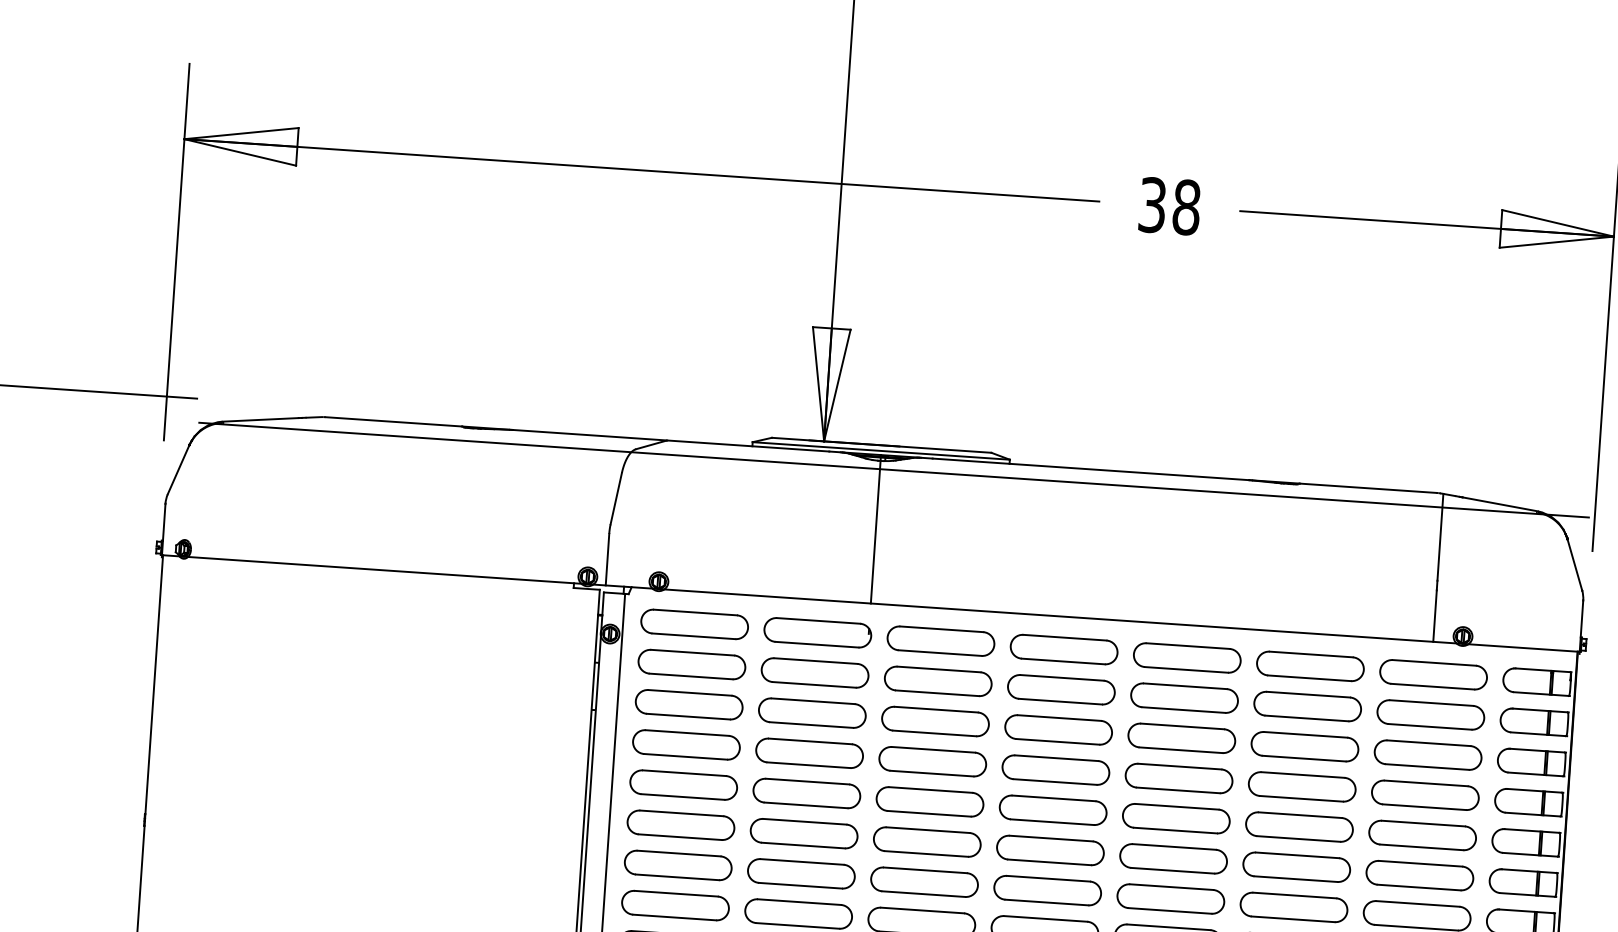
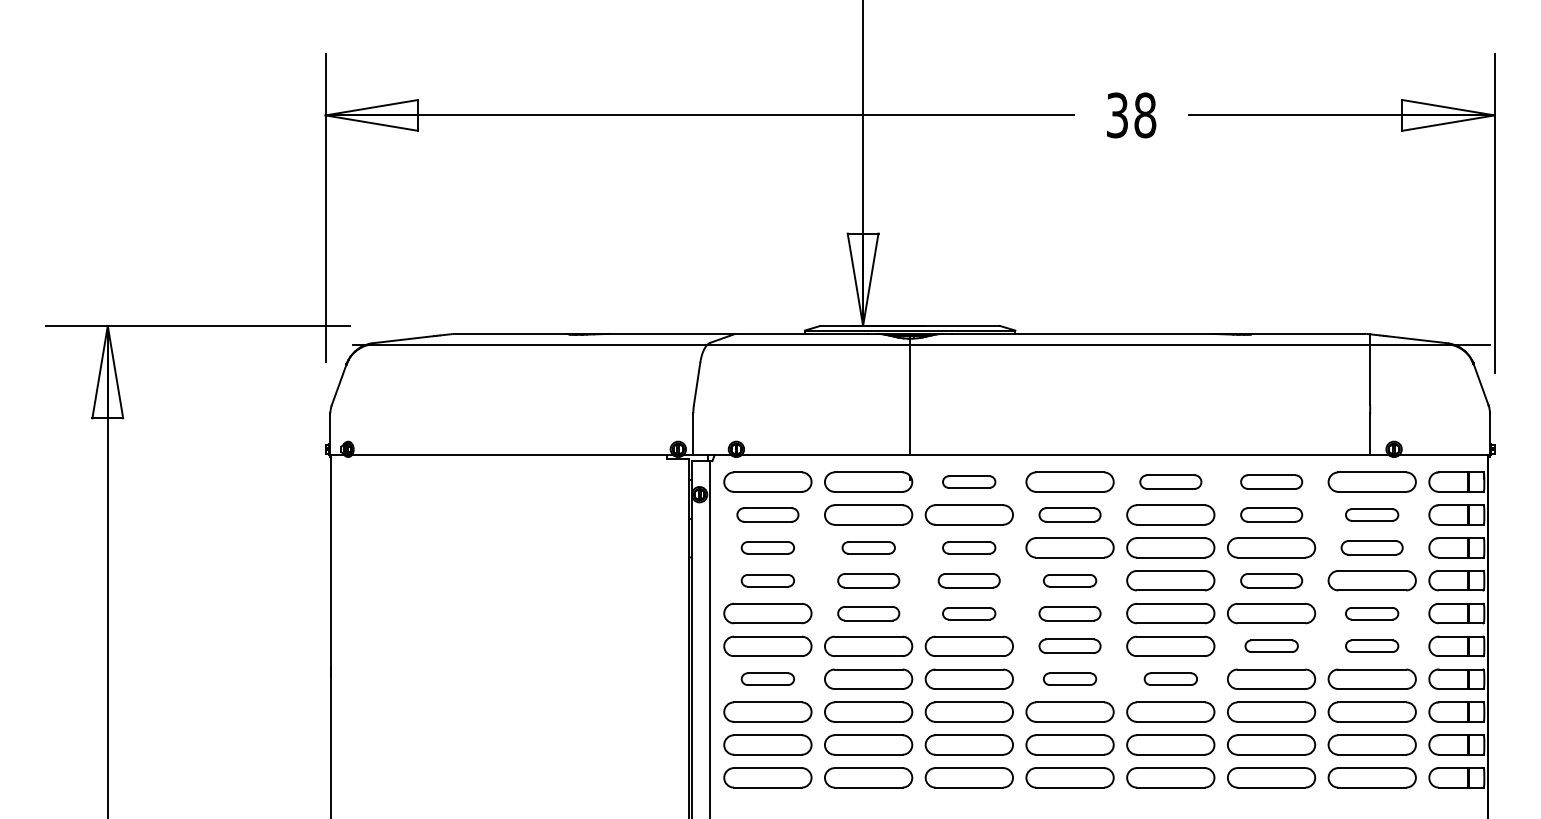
part: (939, 640) -> (968, 481), size x0.6
part: (1186, 657) -> (1170, 481), size x0.7
part: (691, 663) -> (767, 514), size x0.7
part: (1310, 665) -> (1271, 481), size x0.7
part: (1060, 689) -> (1069, 514), size x0.7
part: (688, 704) -> (767, 547), size x0.6
part: (1307, 705) -> (1271, 514), size x0.7
part: (812, 712) -> (868, 547), size x0.6
part: (1429, 714) -> (1371, 514), size x0.6
part: (934, 721) -> (968, 547), size x0.6
part: (685, 744) -> (767, 580), size x0.6
part: (809, 753) -> (868, 580), size x0.7
part: (1427, 754) -> (1371, 547), size x0.7
part: (931, 761) -> (968, 580), size x0.7
part: (1055, 769) -> (1069, 580), size x0.6
part: (1302, 786) -> (1271, 580), size x0.7
part: (806, 793) -> (868, 613), size x0.7
part: (928, 801) -> (968, 613), size x0.6
part: (1052, 810) -> (1069, 613), size x0.7
part: (1421, 835) -> (1371, 613), size x0.6
part: (1049, 849) -> (1069, 645), size x0.7
part: (677, 864) -> (767, 678), size x0.6
part: (1296, 866) -> (1271, 645), size x0.6
part: (1419, 874) -> (1371, 645), size x0.6
part: (1047, 889) -> (1069, 678), size x0.6
part: (1170, 898) -> (1170, 678), size x0.6

